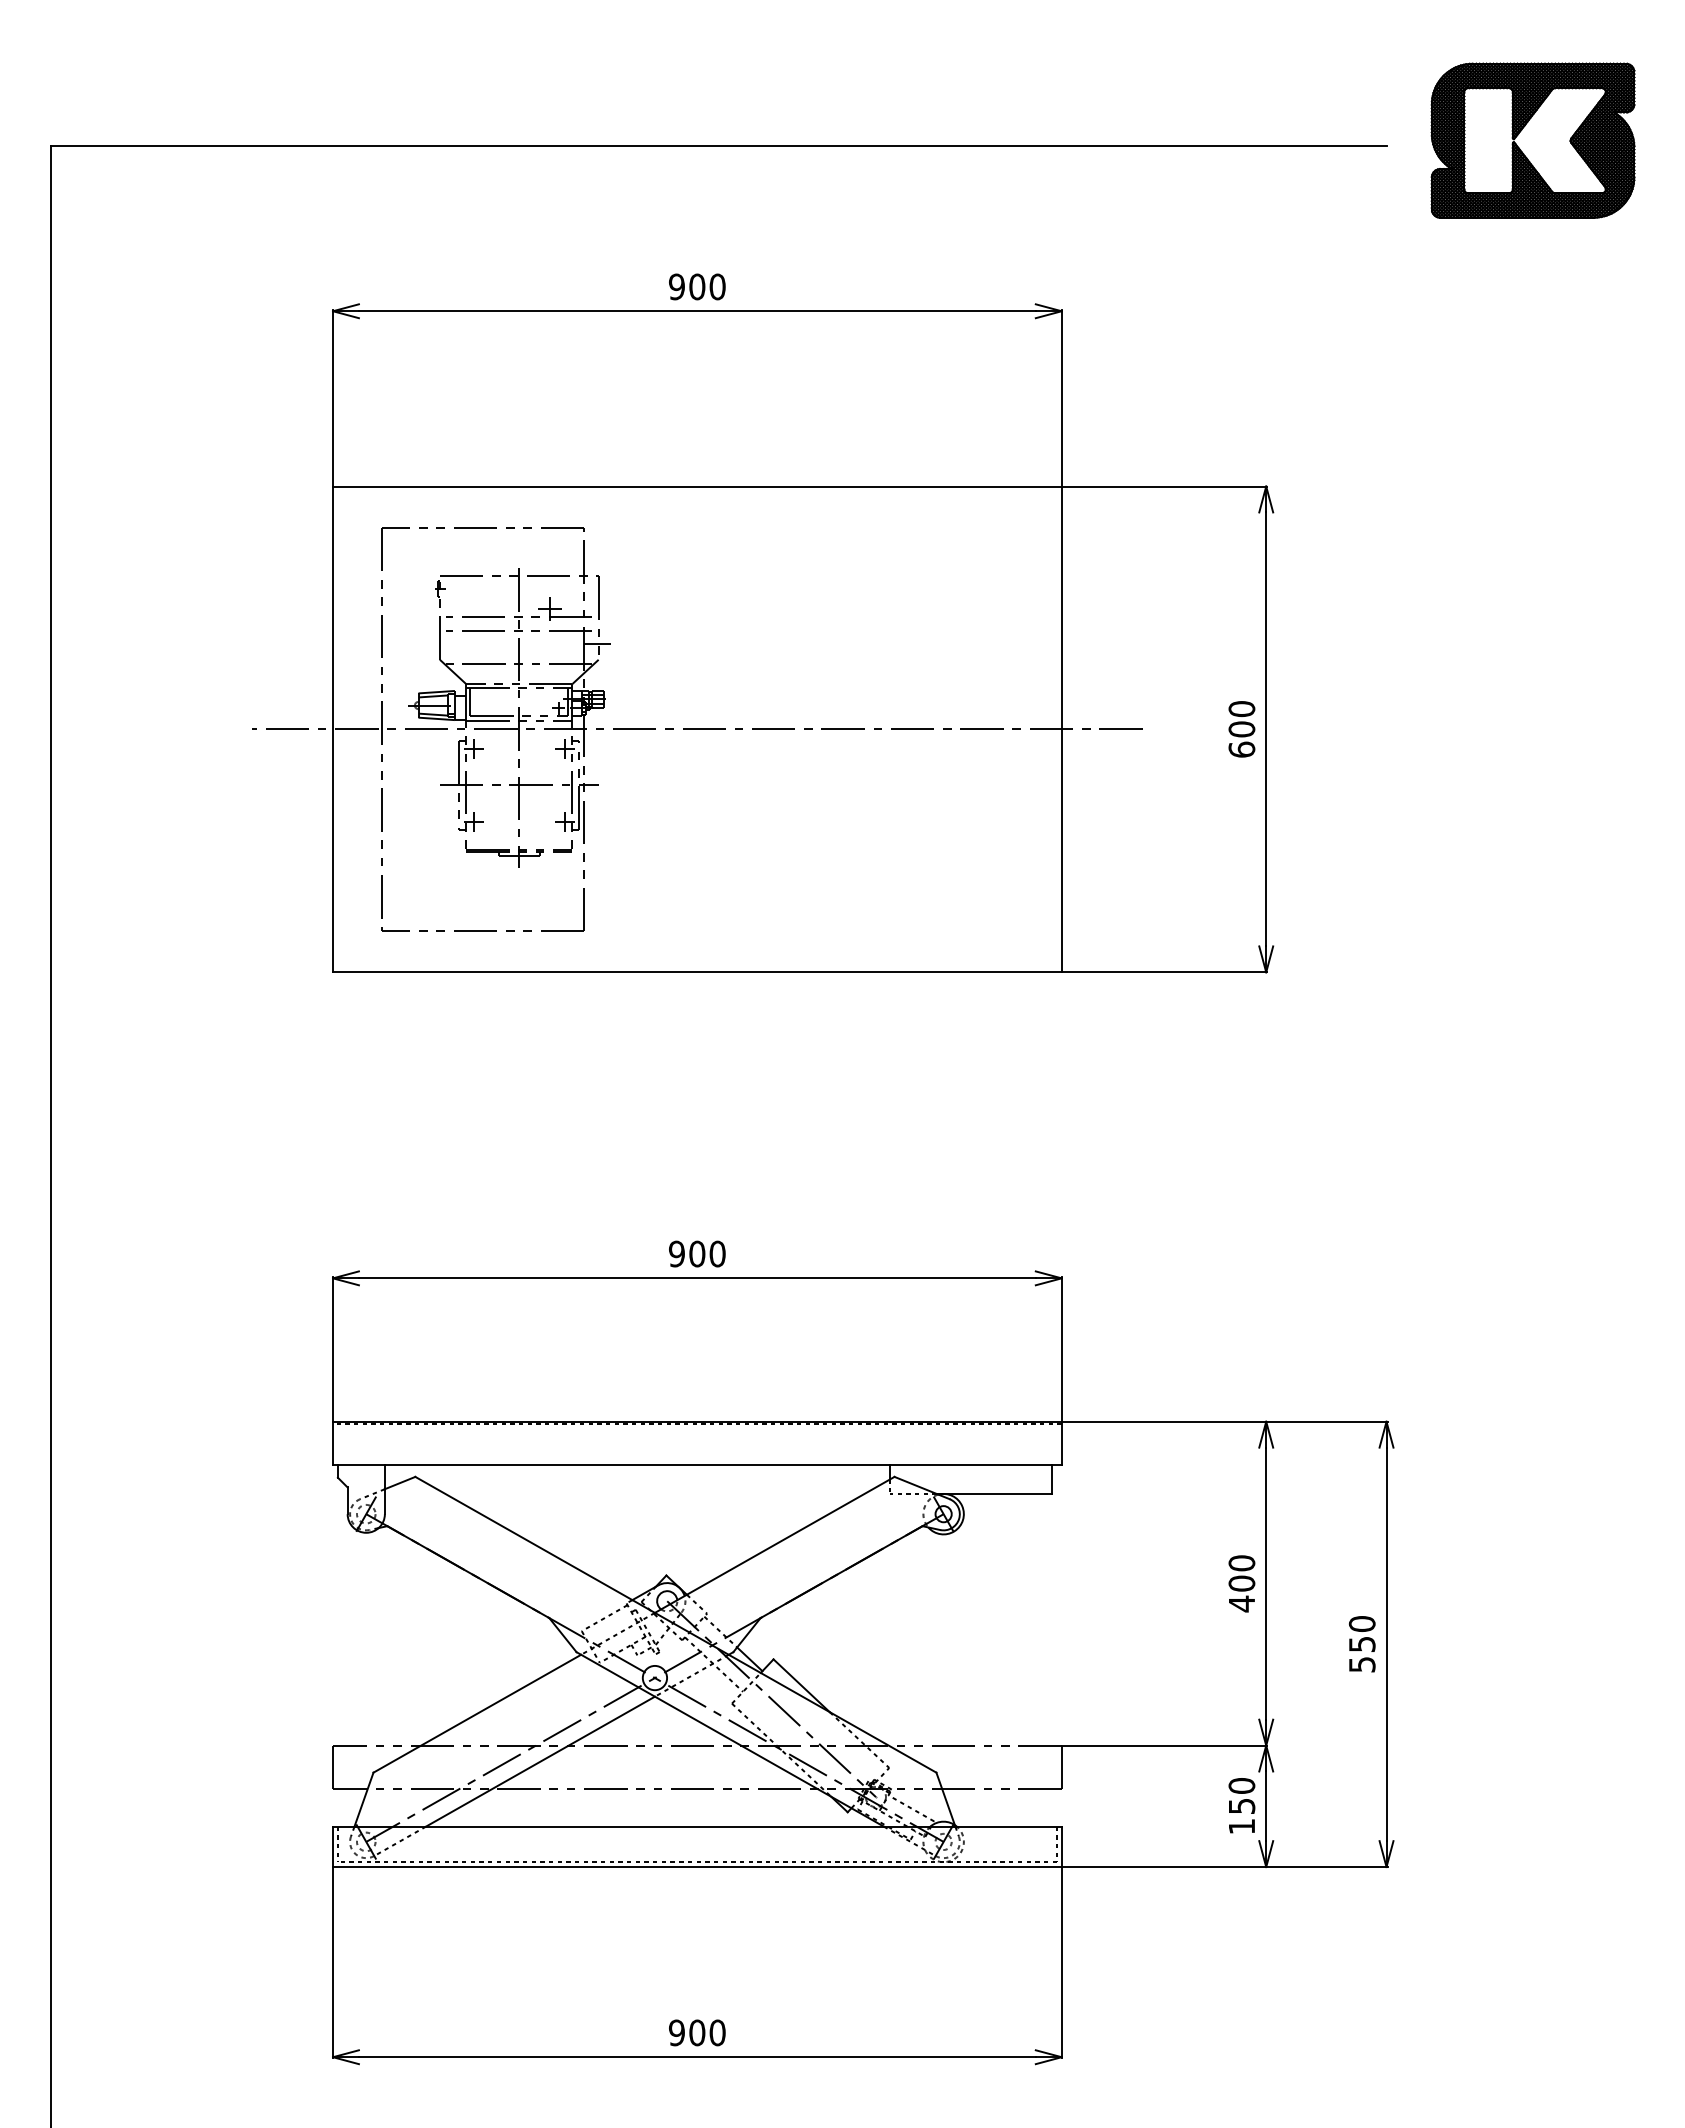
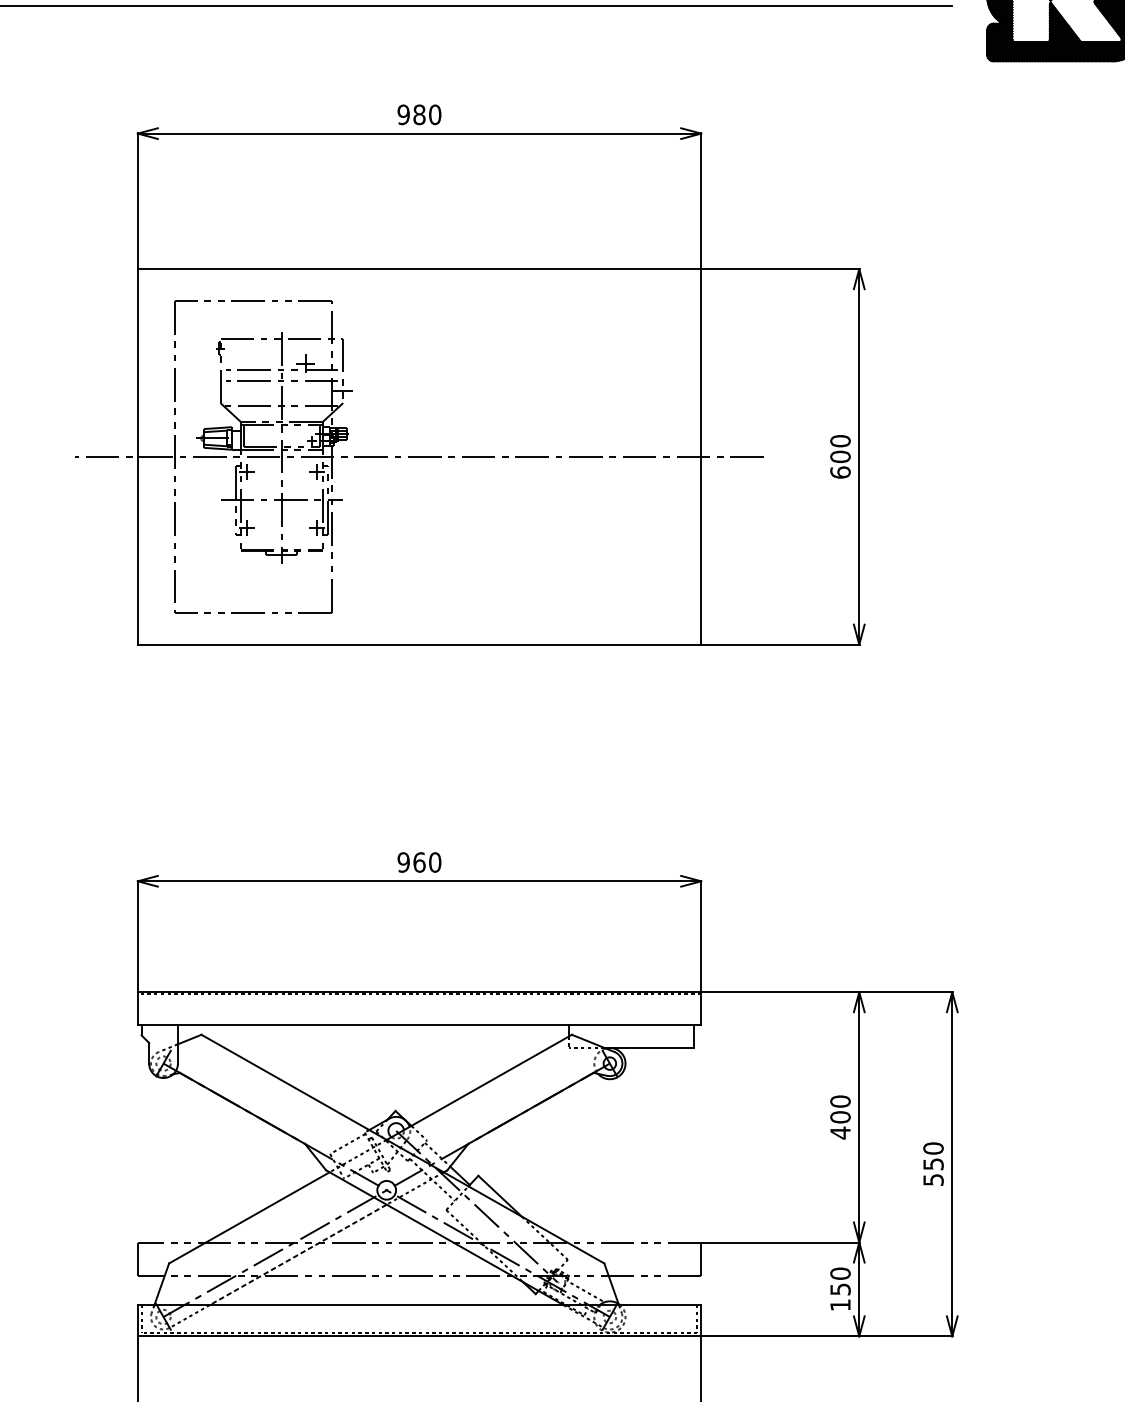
text: (697, 287) -> (419, 115), 900 -> 980
text: (697, 1253) -> (419, 862), 900 -> 960
line: (540, 1761) -> (298, 1254), solid -> dashed

